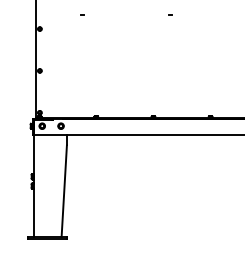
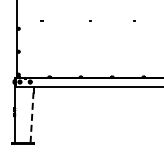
line: (65, 190) -> (32, 117), solid -> dashed

